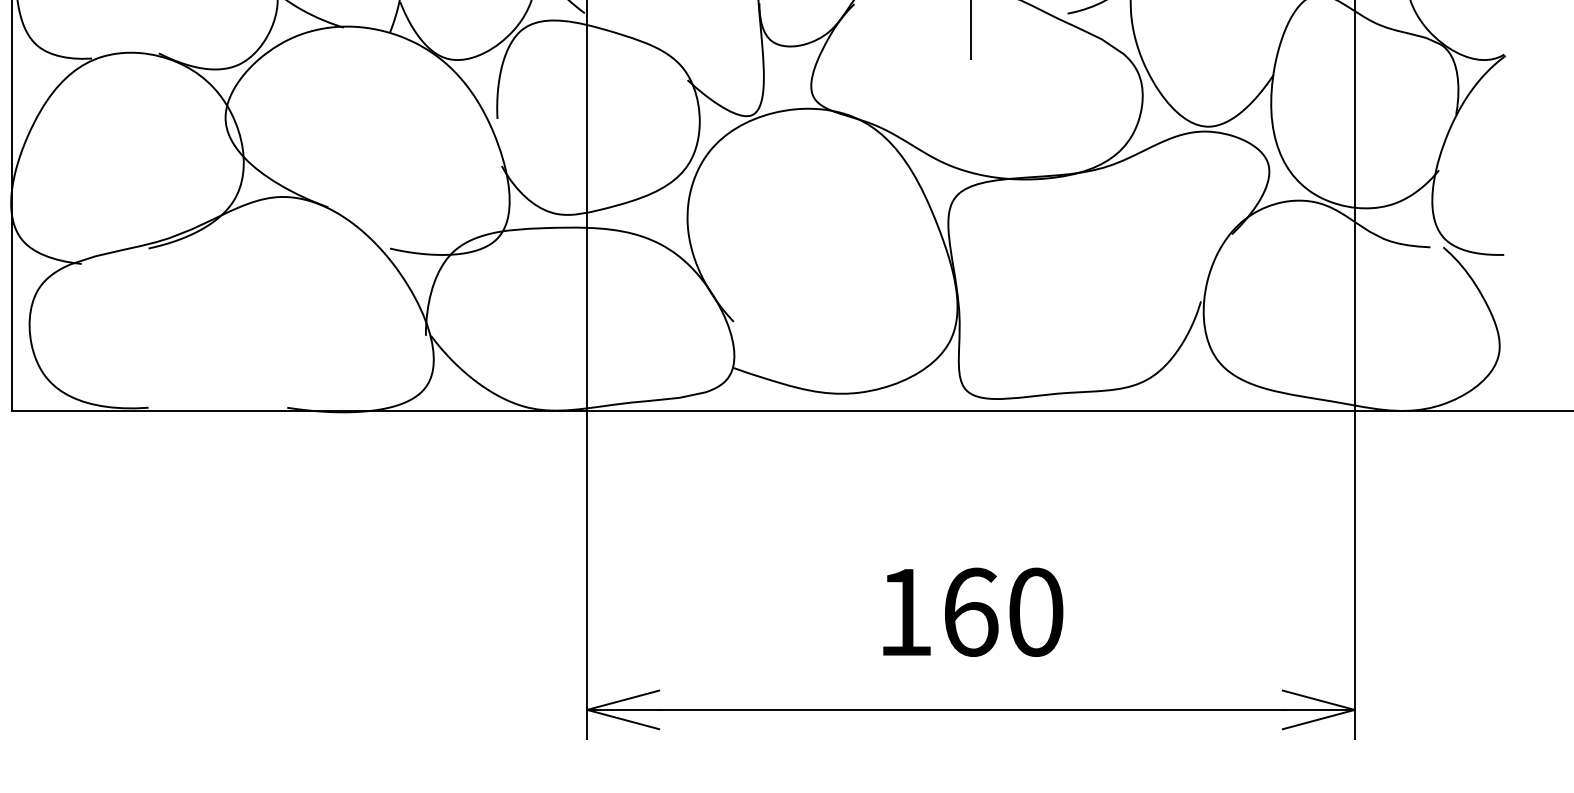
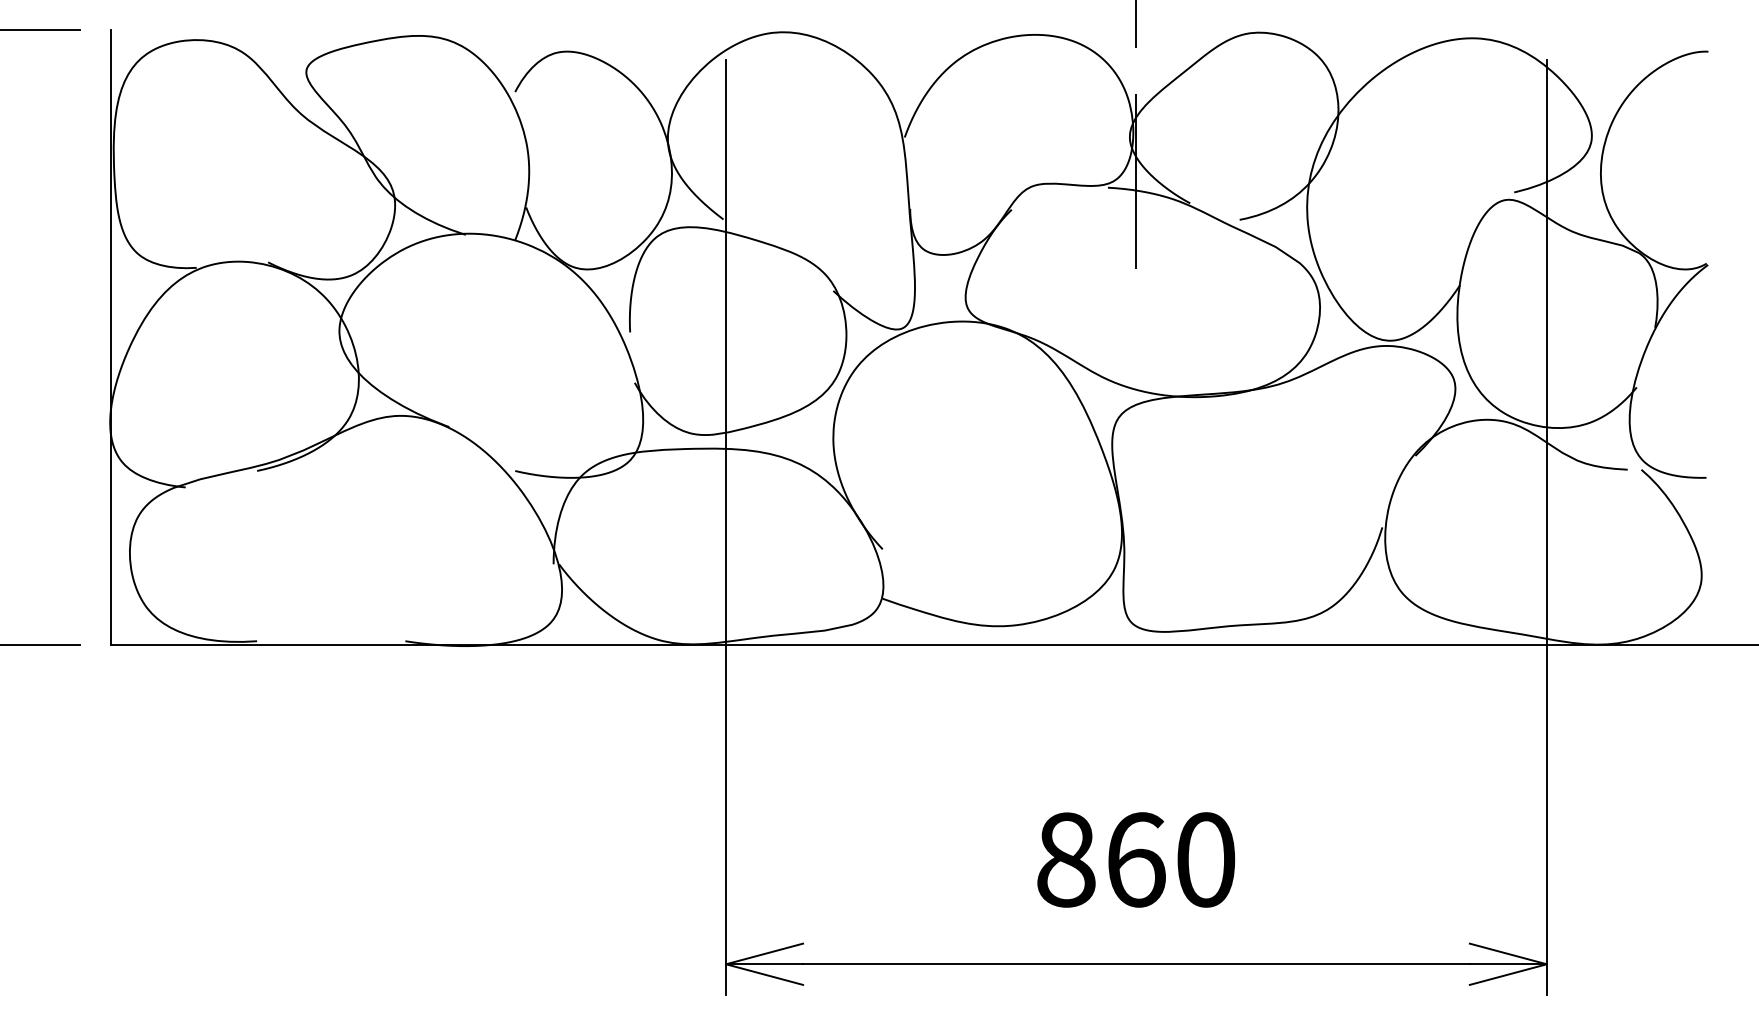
text: (905, 611) -> (1066, 859), 160 -> 860

